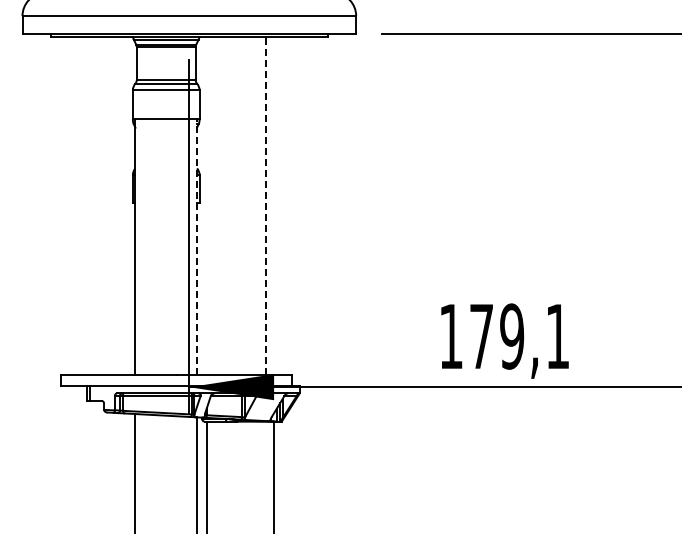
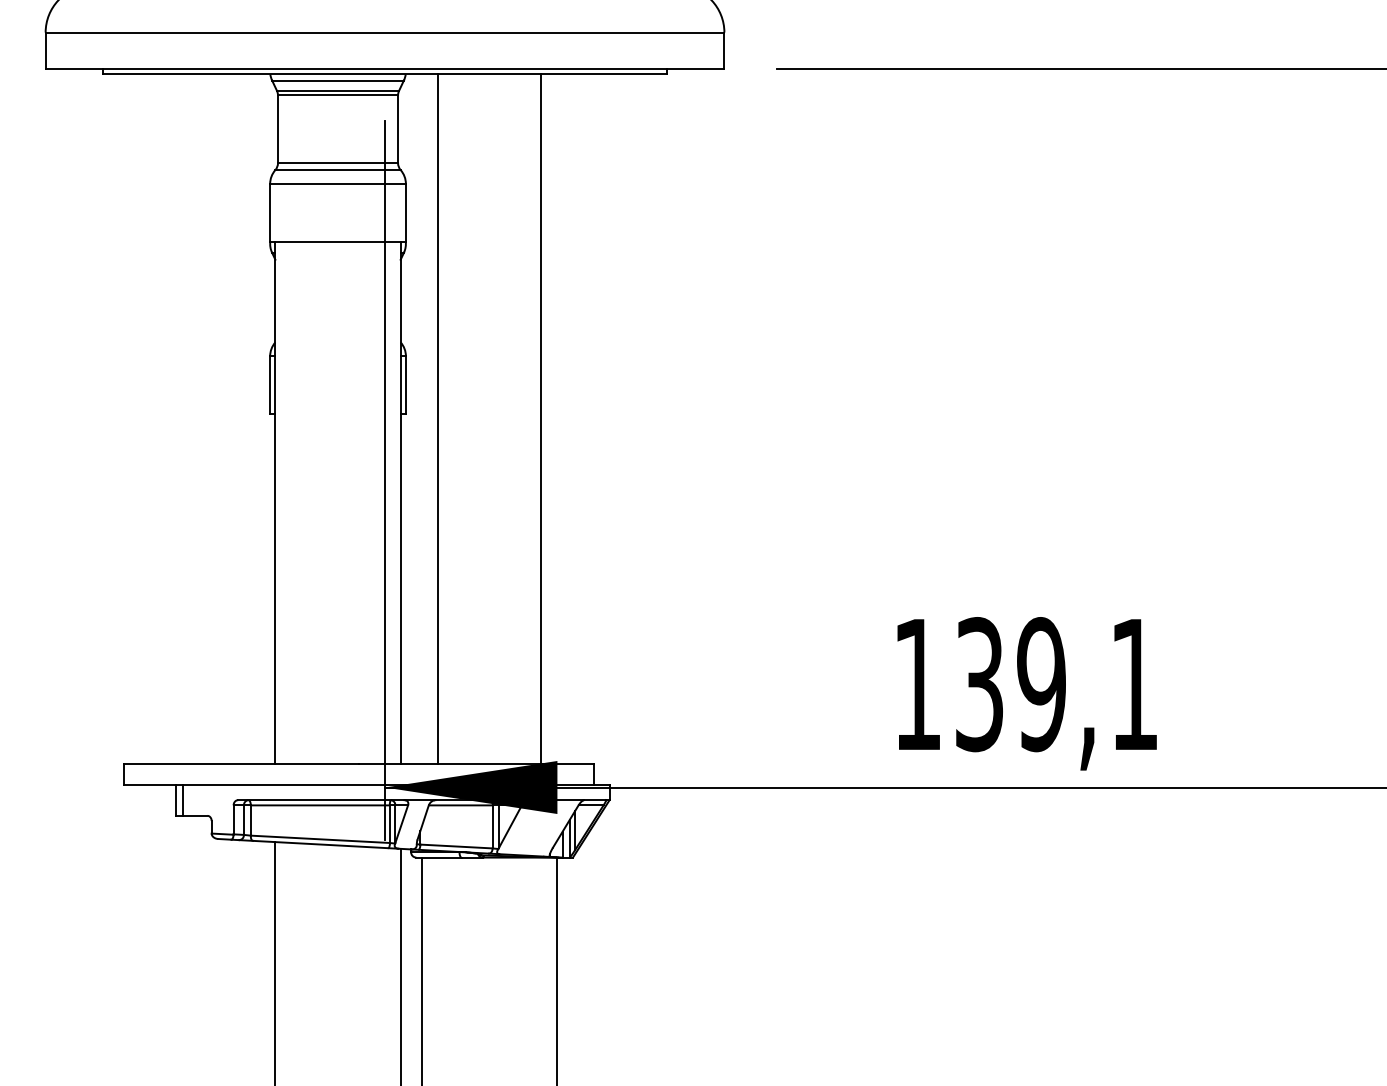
line: (215, 205) -> (438, 417), added
line: (265, 205) -> (539, 417), dashed -> solid
line: (197, 246) -> (401, 501), dashed -> solid
text: (481, 336) -> (979, 684), 179,1 -> 139,1

